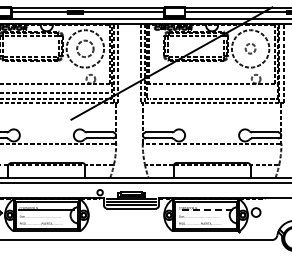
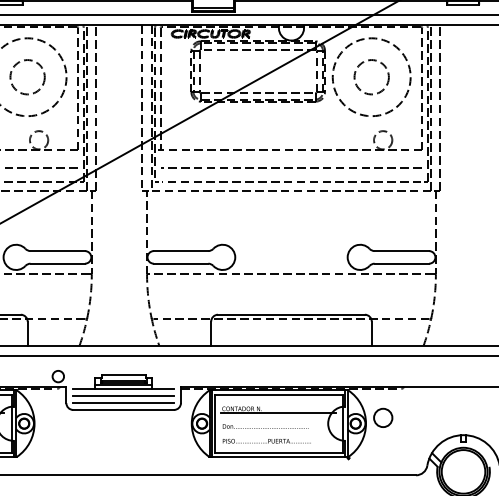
circle: (250, 48) -> (371, 76), size x1.67
line: (211, 92) -> (290, 167), added
line: (205, 209) -> (277, 411), dashed -> solid

